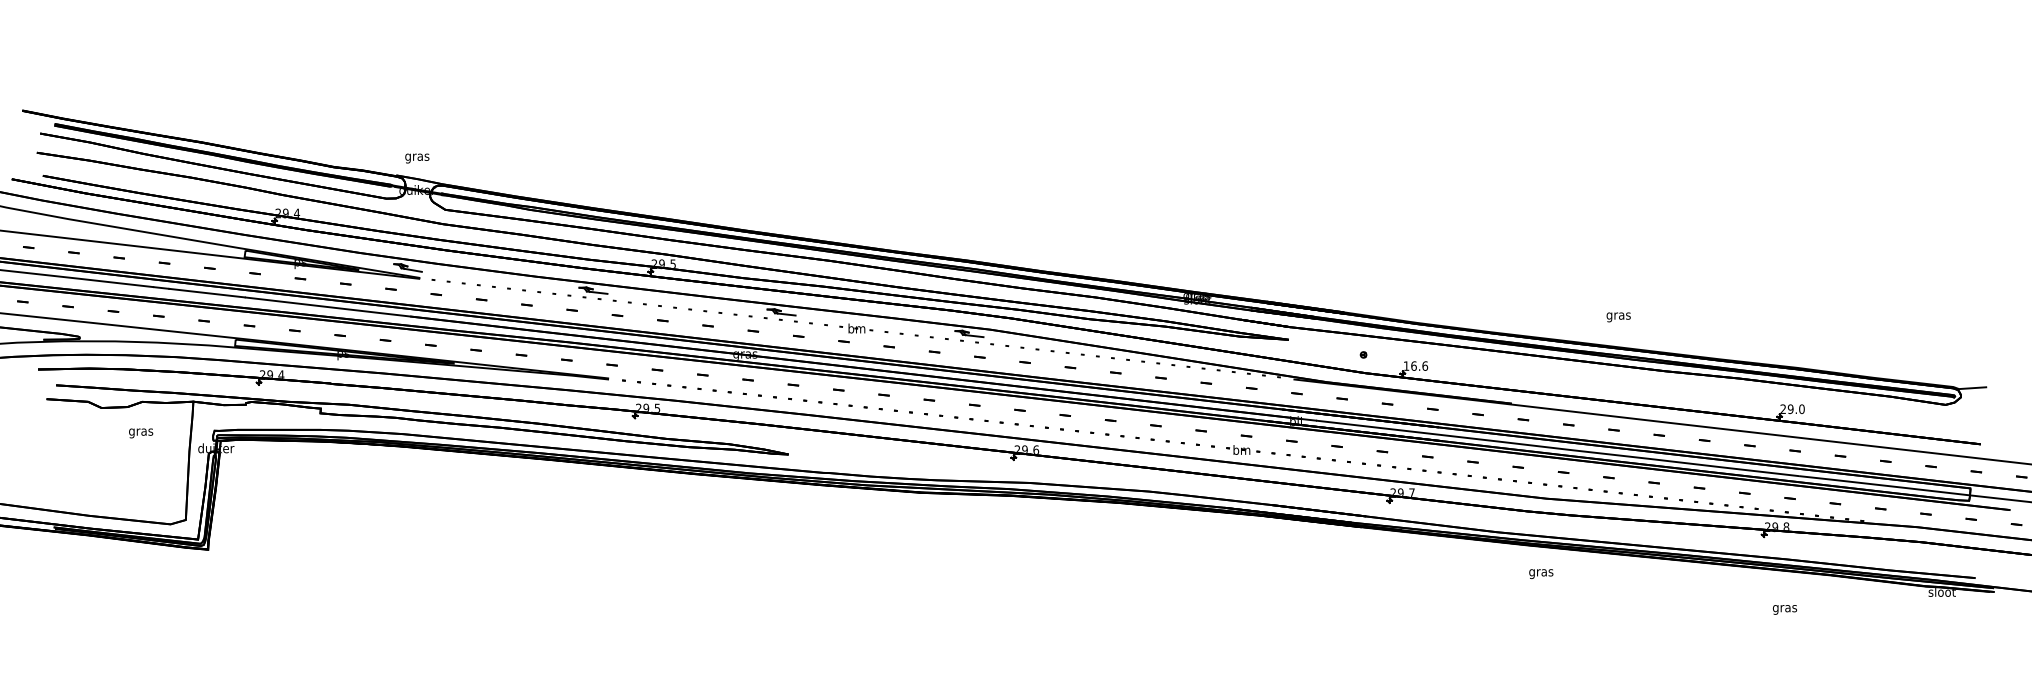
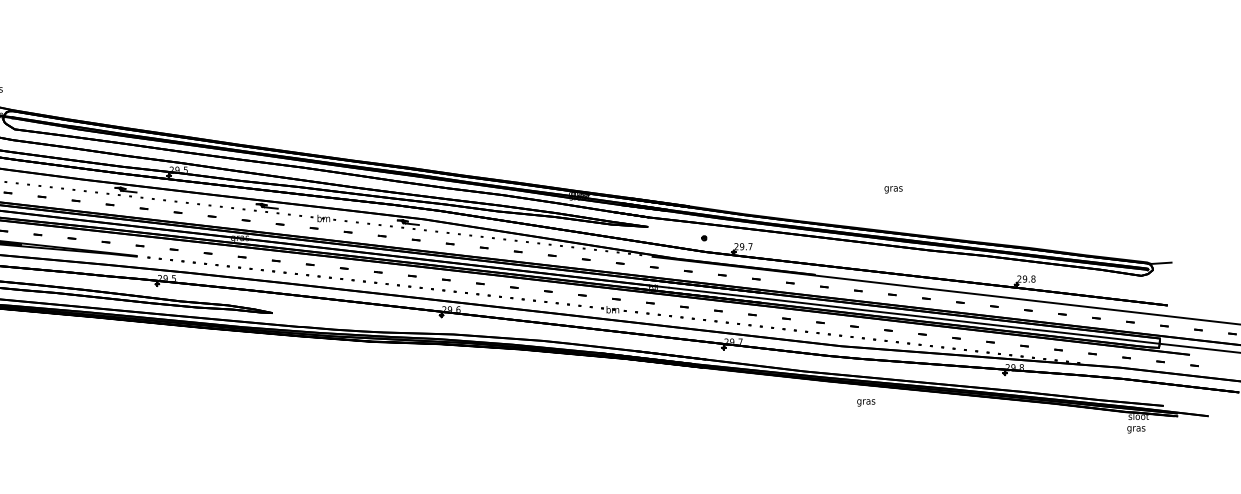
text: (1618, 317) -> (893, 189), moved
text: (1415, 365) -> (743, 246), 16.6 -> 29.7
text: (1801, 408) -> (1033, 278), 29.0 -> 29.8
text: (1541, 573) -> (866, 402), moved
text: (1784, 609) -> (1135, 429), moved

